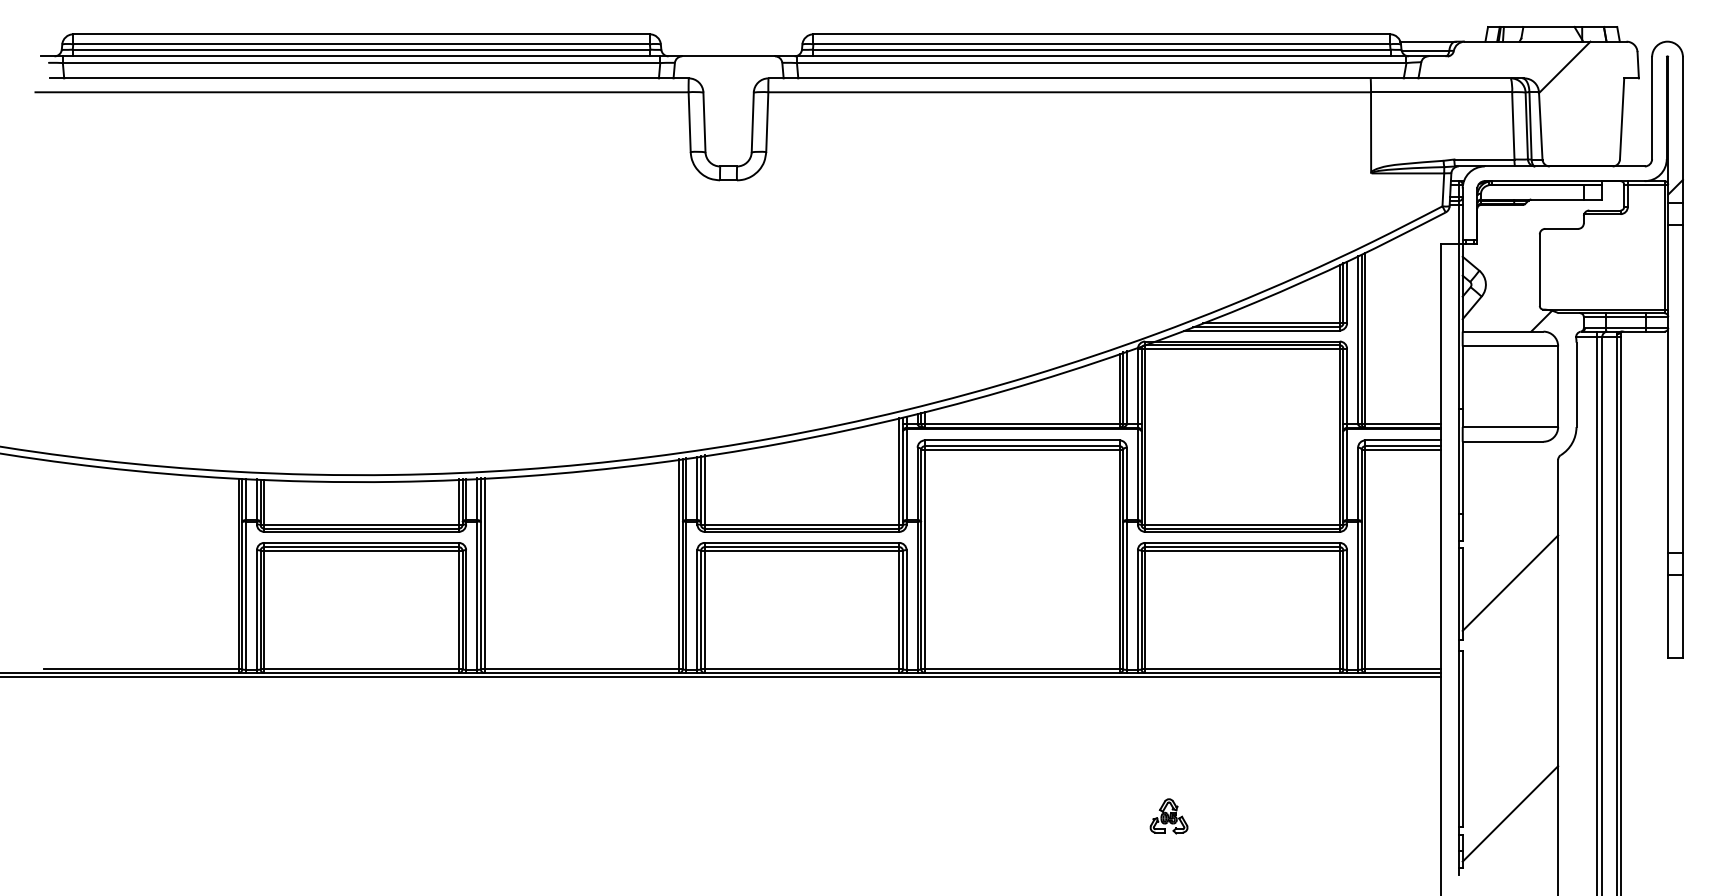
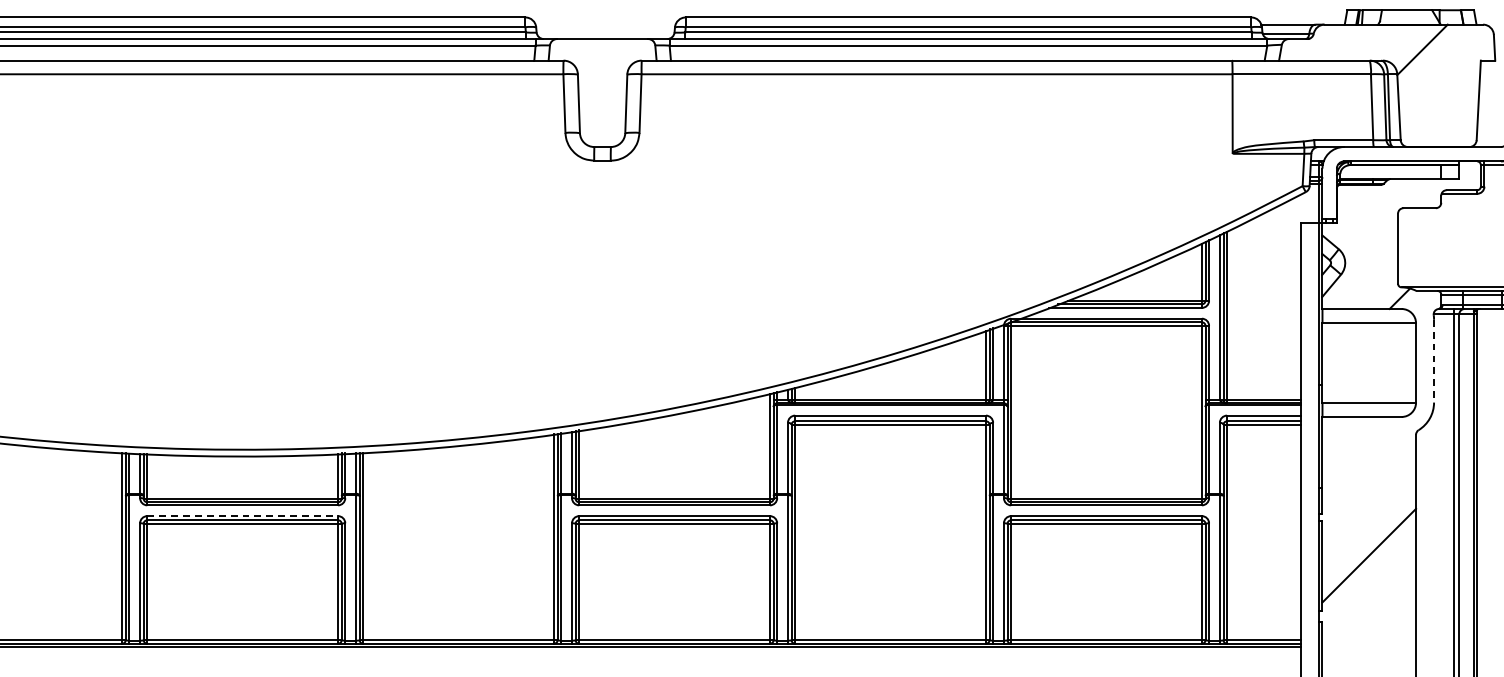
line: (1576, 385) -> (1434, 361), solid -> dashed
line: (362, 542) -> (243, 515), solid -> dashed

